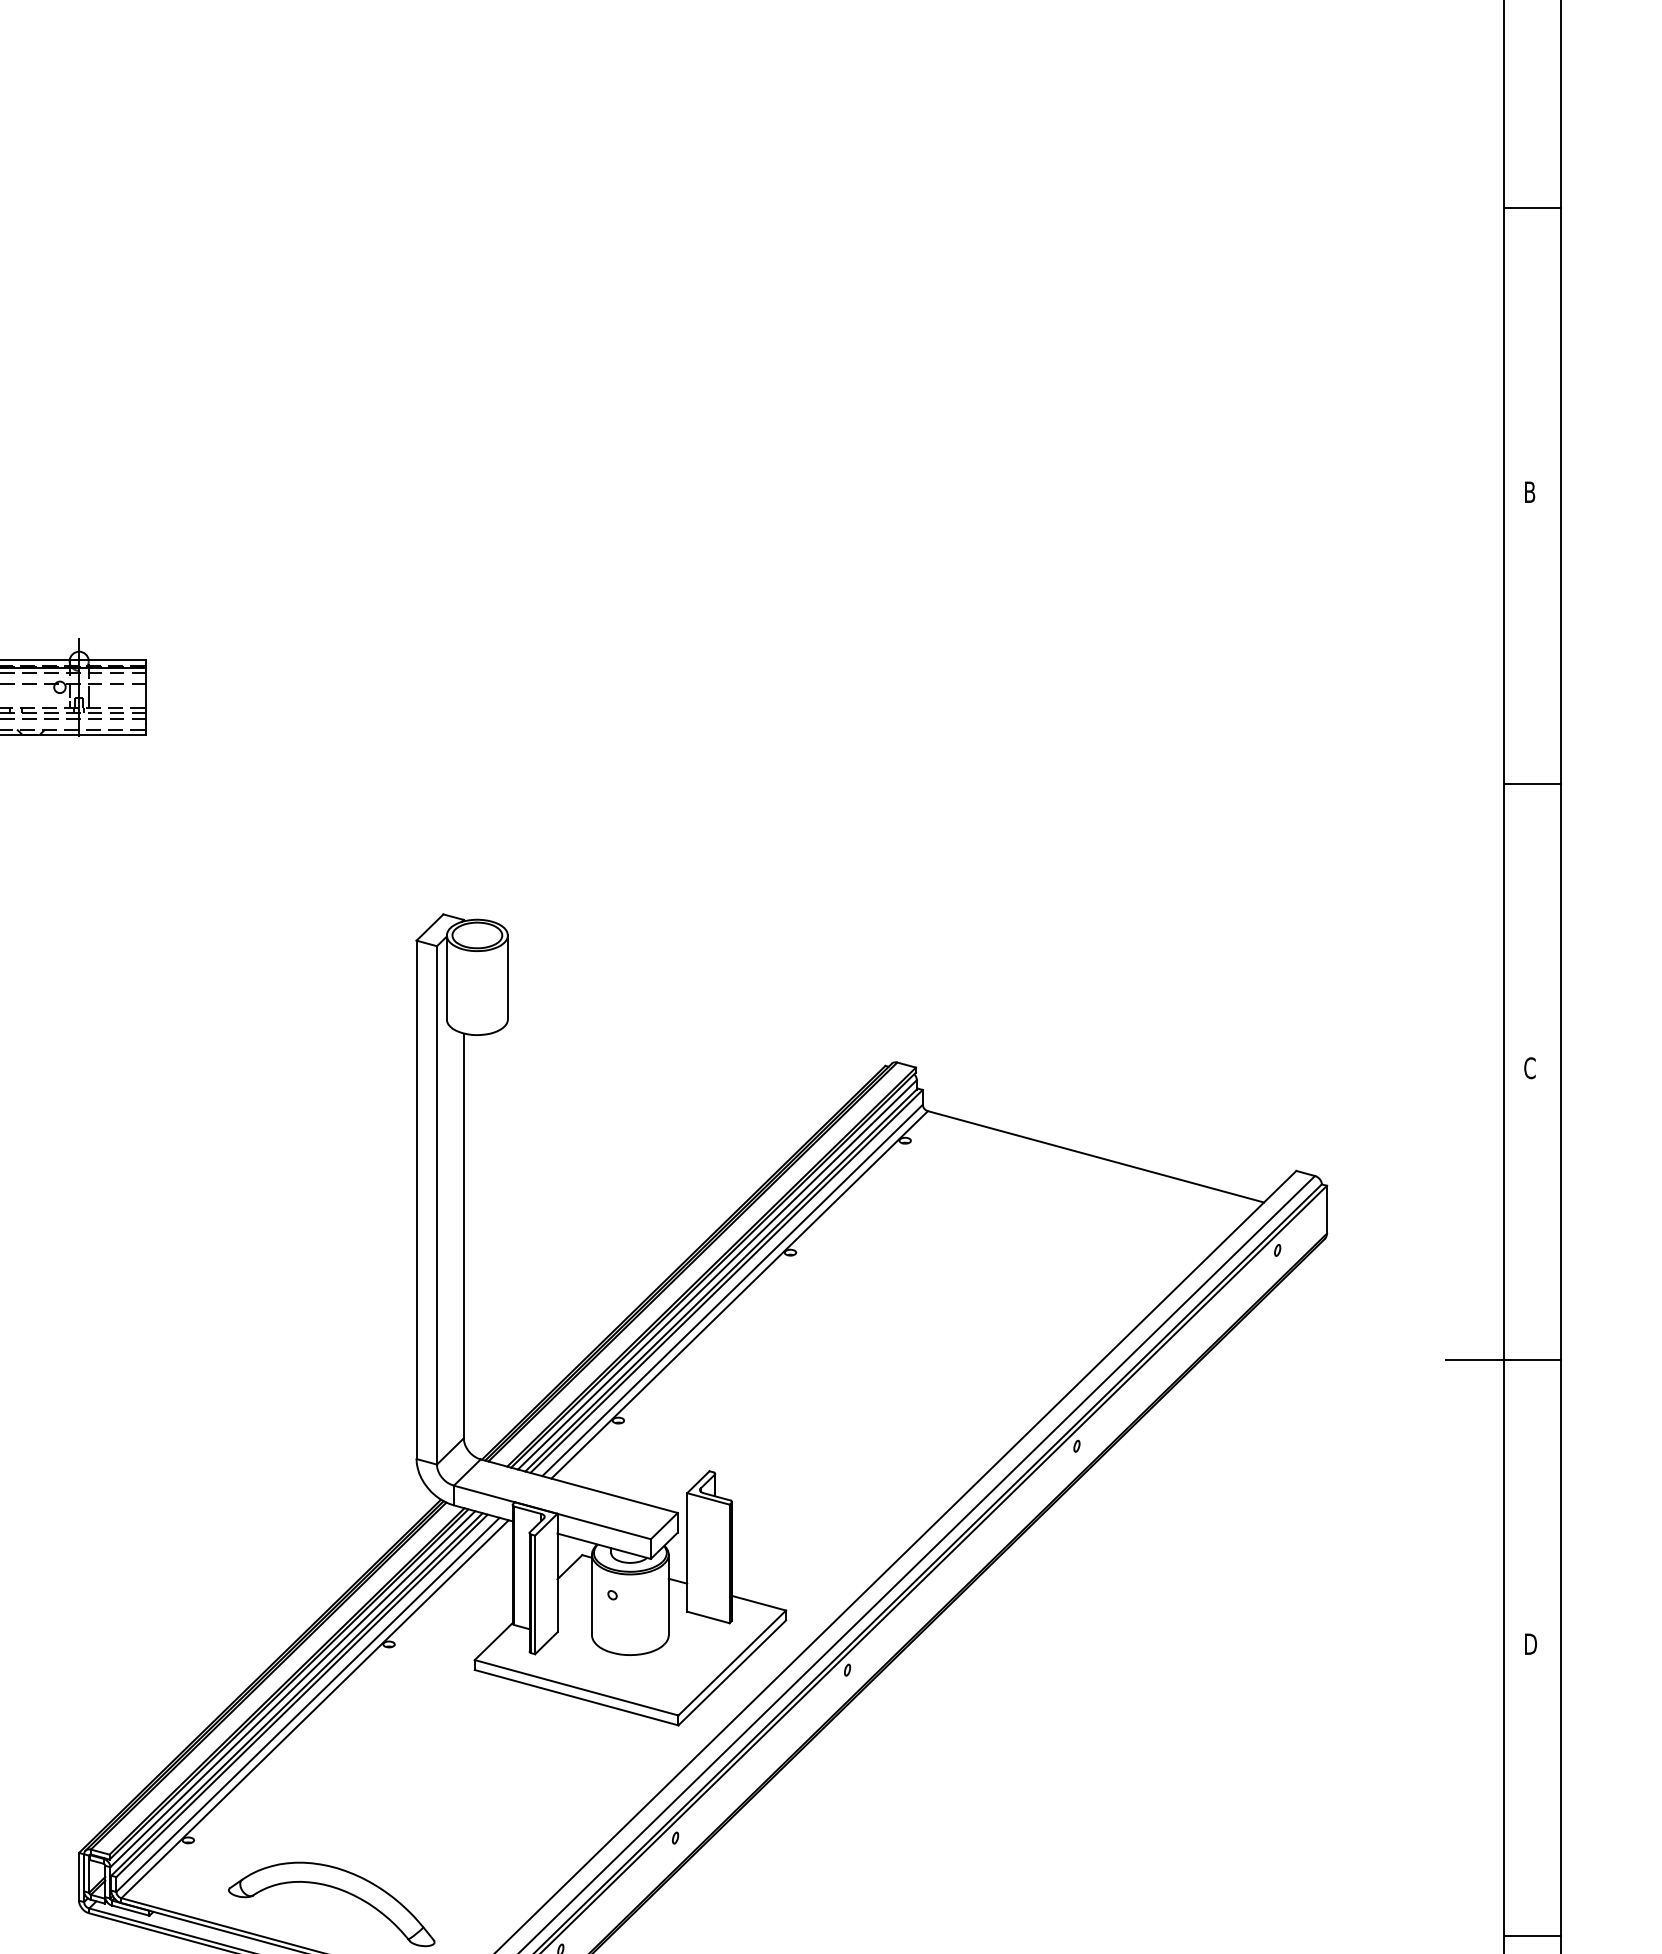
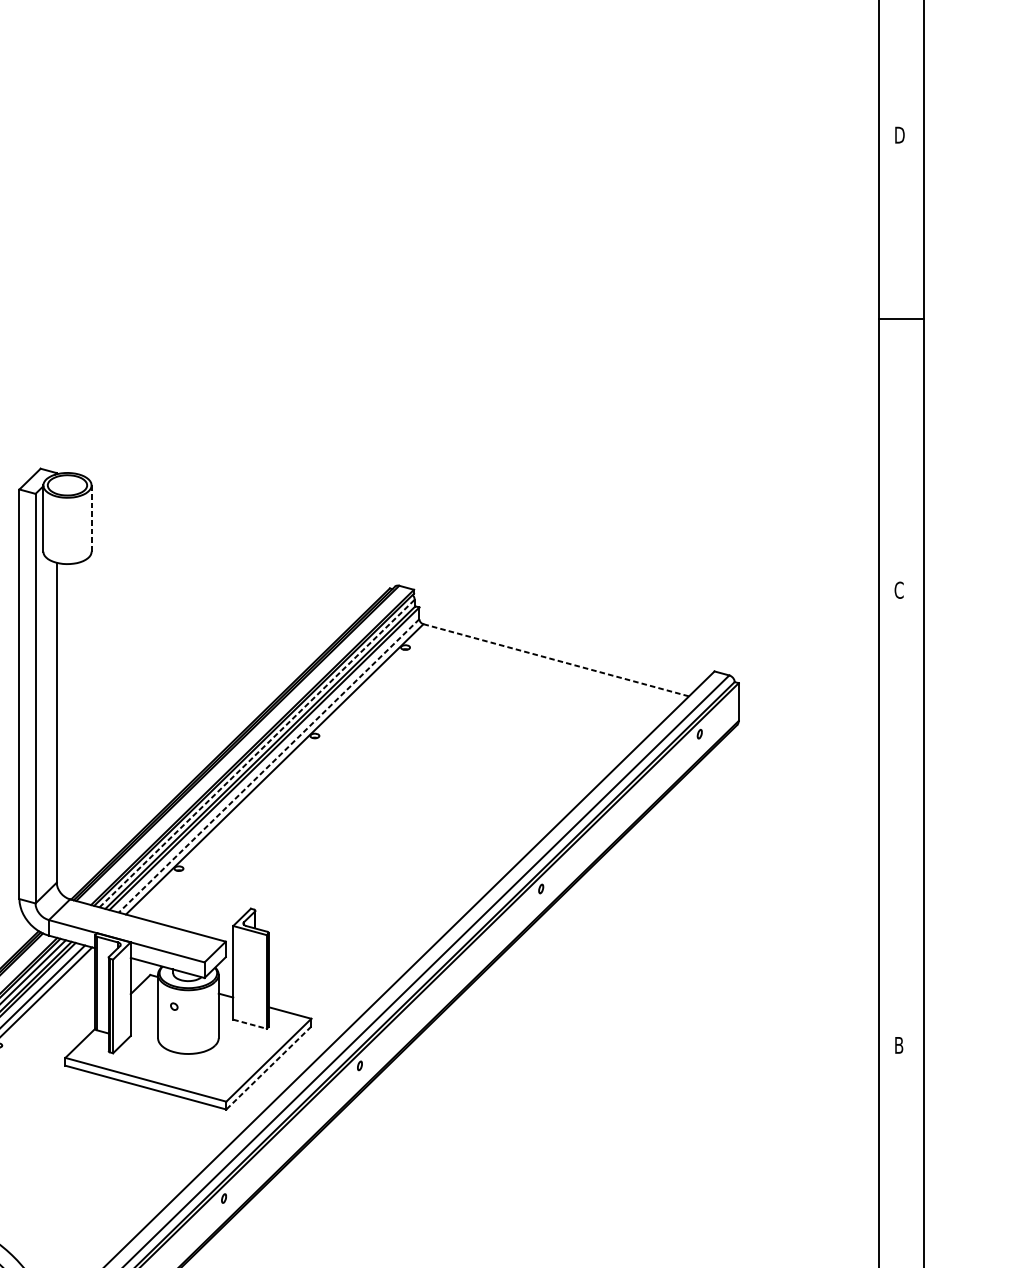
text: (1532, 492) -> (901, 135), B -> D
line: (1532, 784) -> (901, 319), moved
line: (507, 977) -> (91, 518), solid -> dashed
line: (1096, 1156) -> (556, 660), solid -> dashed
line: (717, 1274) -> (257, 753), solid -> dashed
line: (732, 1290) -> (269, 765), solid -> dashed
line: (1503, 1359) -> (878, 820), removed
line: (708, 1617) -> (250, 1024), solid -> dashed
text: (1532, 1644) -> (901, 1045), D -> B
line: (731, 1673) -> (268, 1068), solid -> dashed

